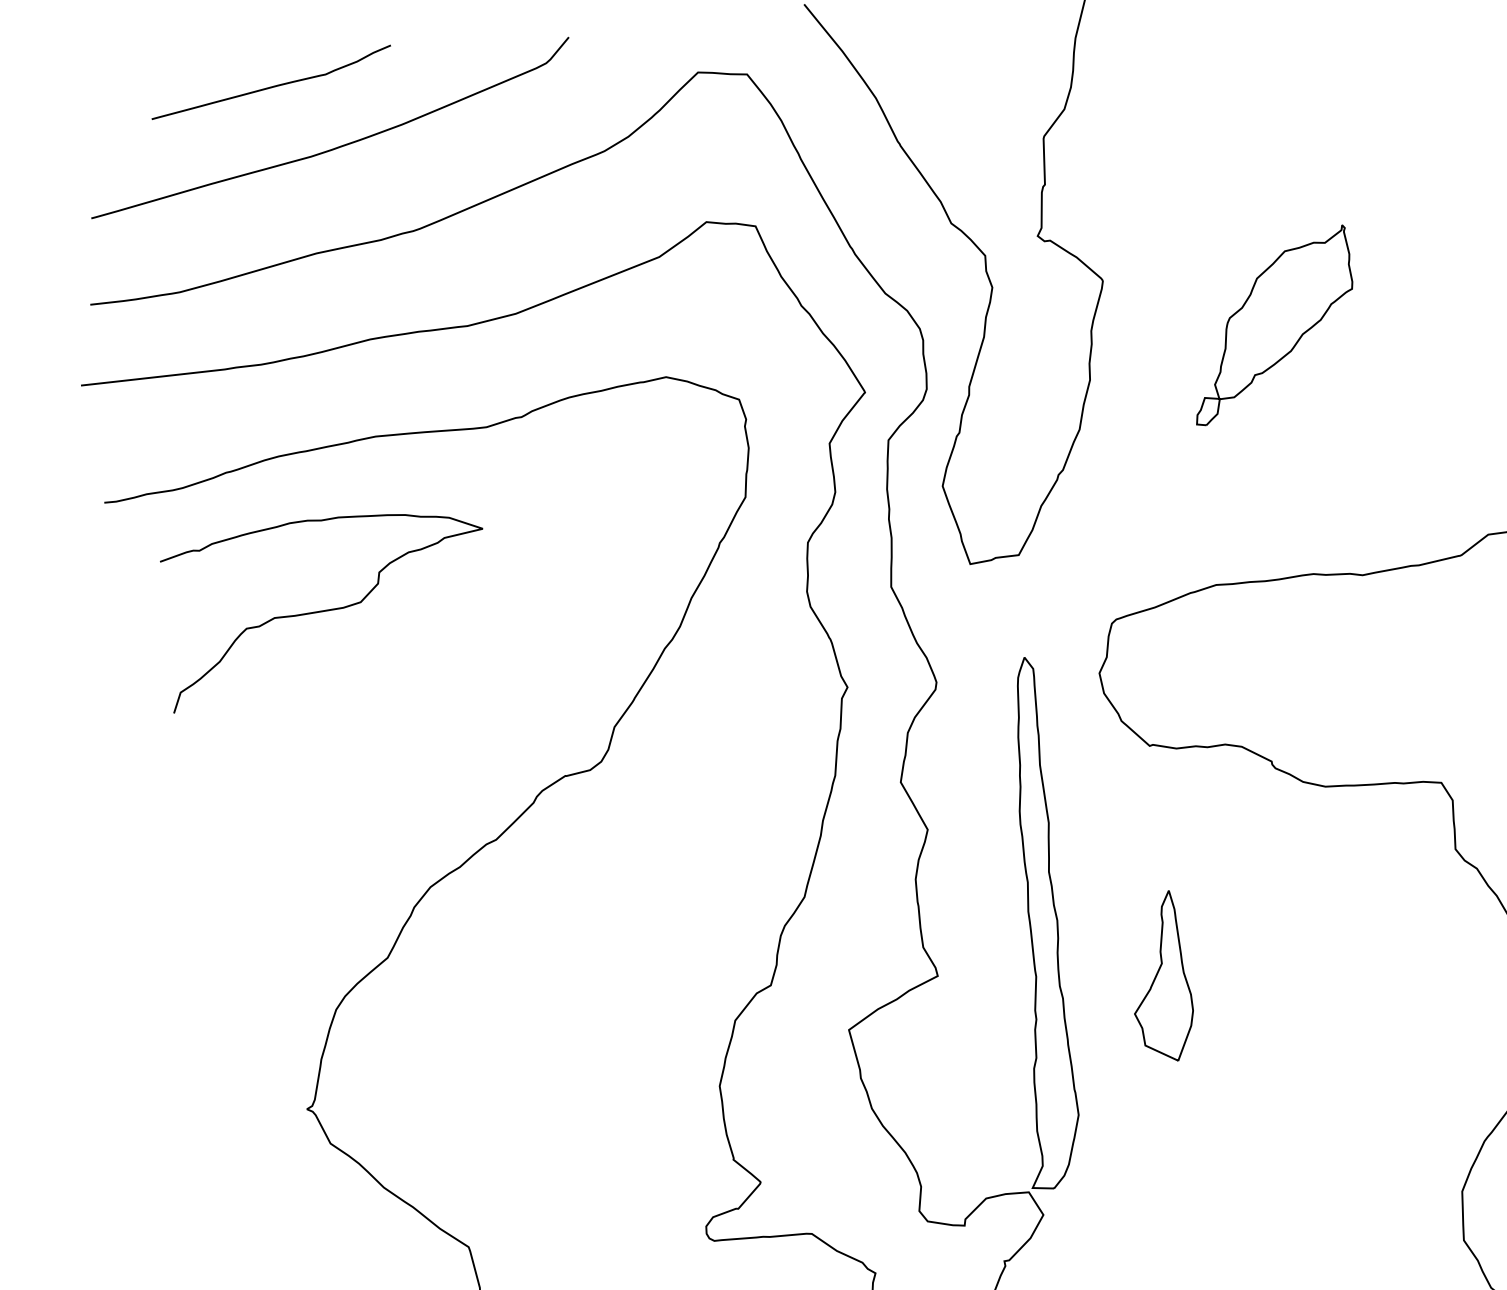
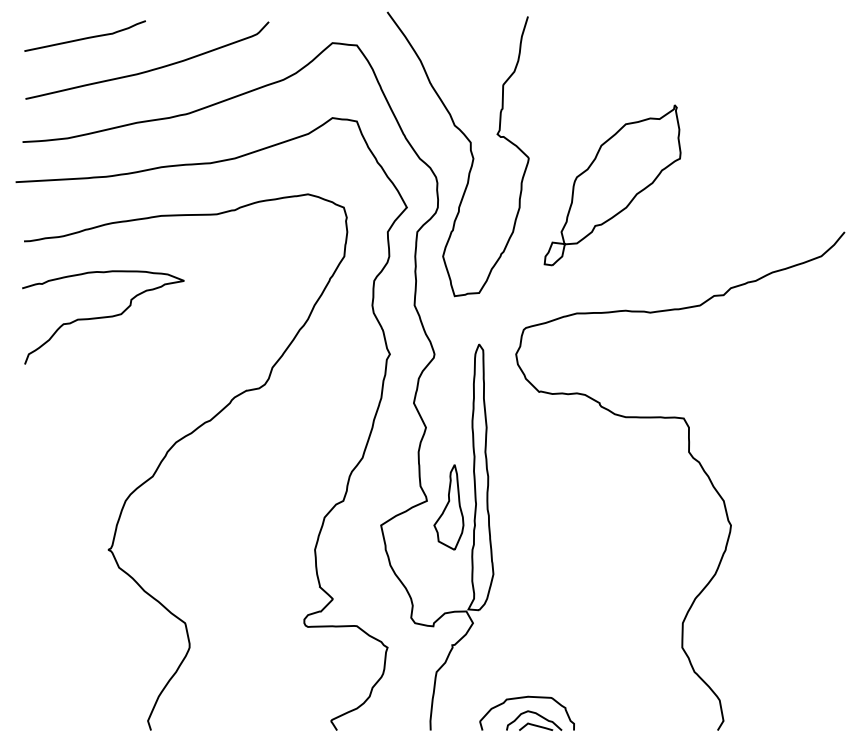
curve: (270, 85) -> (84, 37), moved
part: (1272, 325) -> (612, 185), size x1.67
curve: (325, 610) -> (103, 317), moved
part: (1161, 976) -> (448, 507), moved

